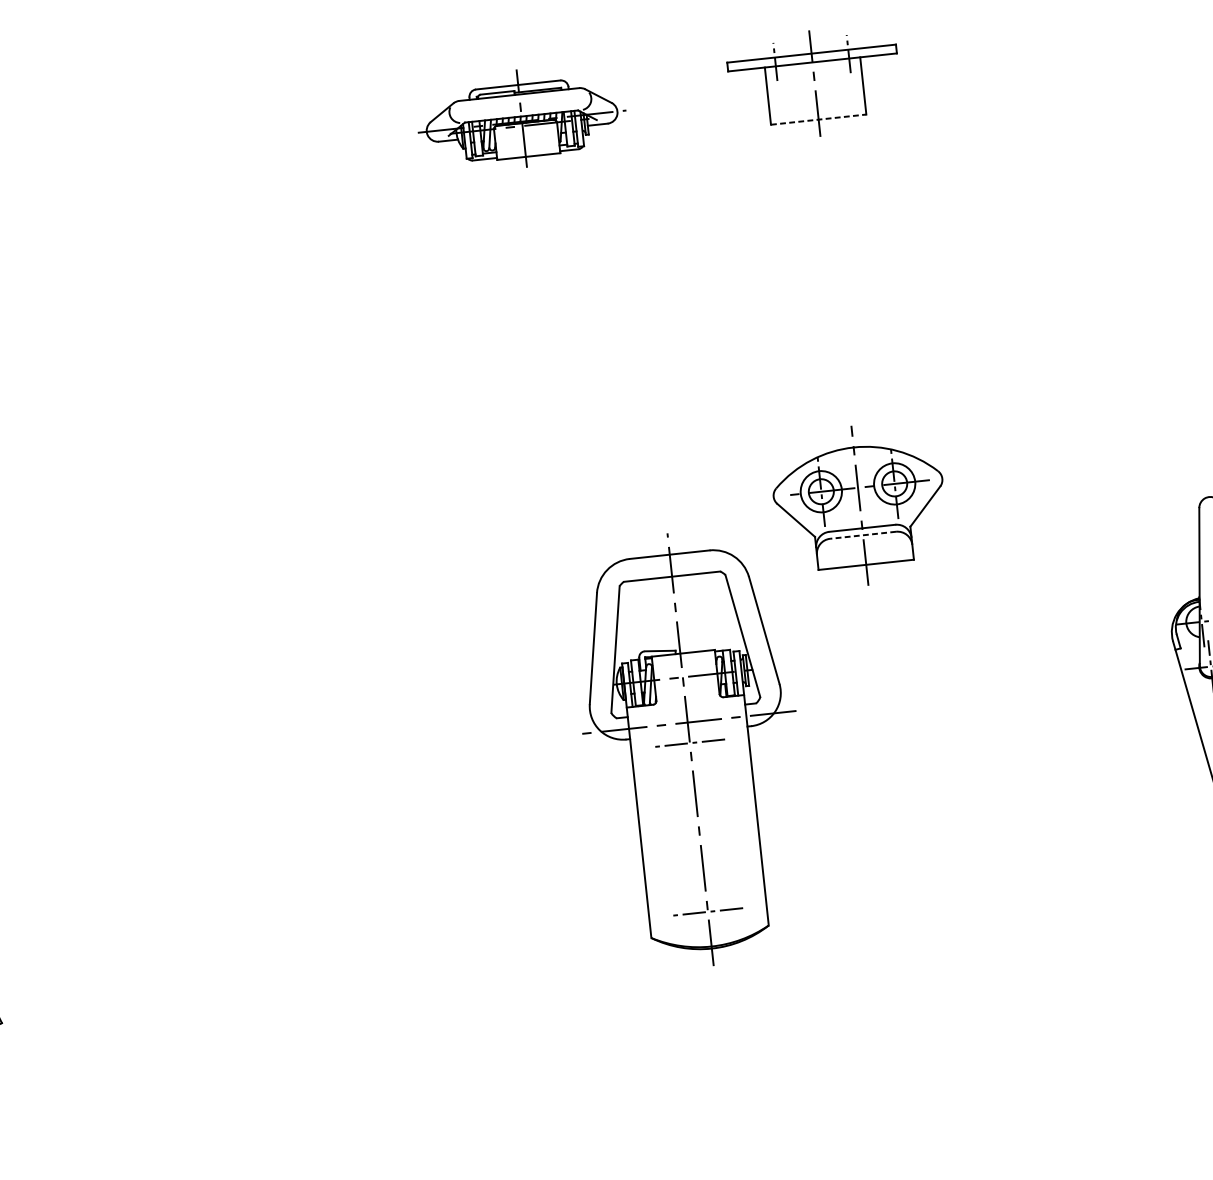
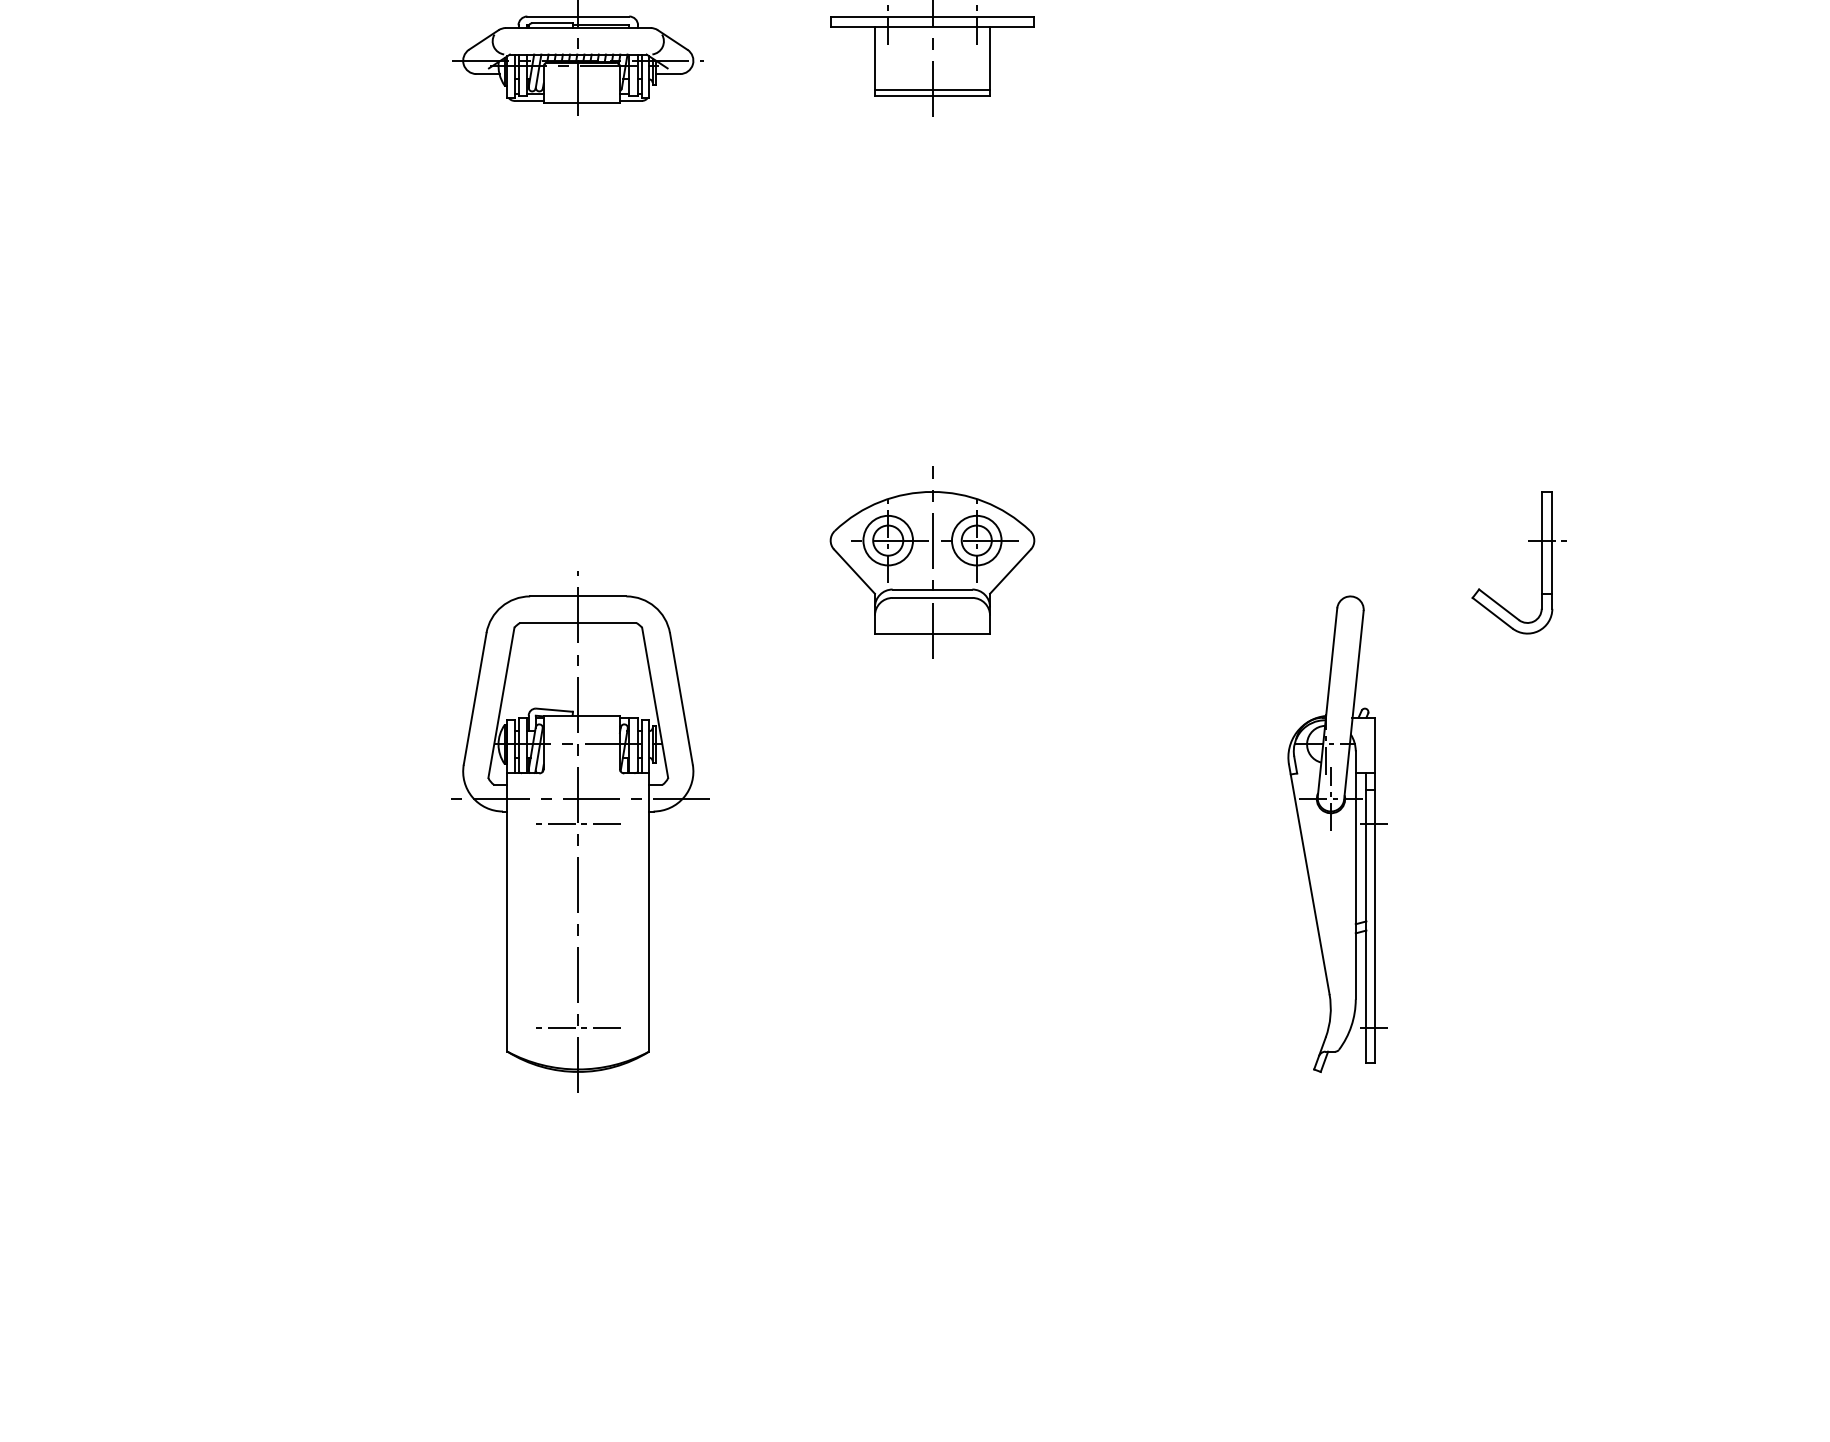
line: (818, 114) -> (932, 89), added
line: (818, 119) -> (932, 96), dashed -> solid
line: (863, 534) -> (932, 597), dashed -> solid
part: (692, 749) -> (580, 831), moved

